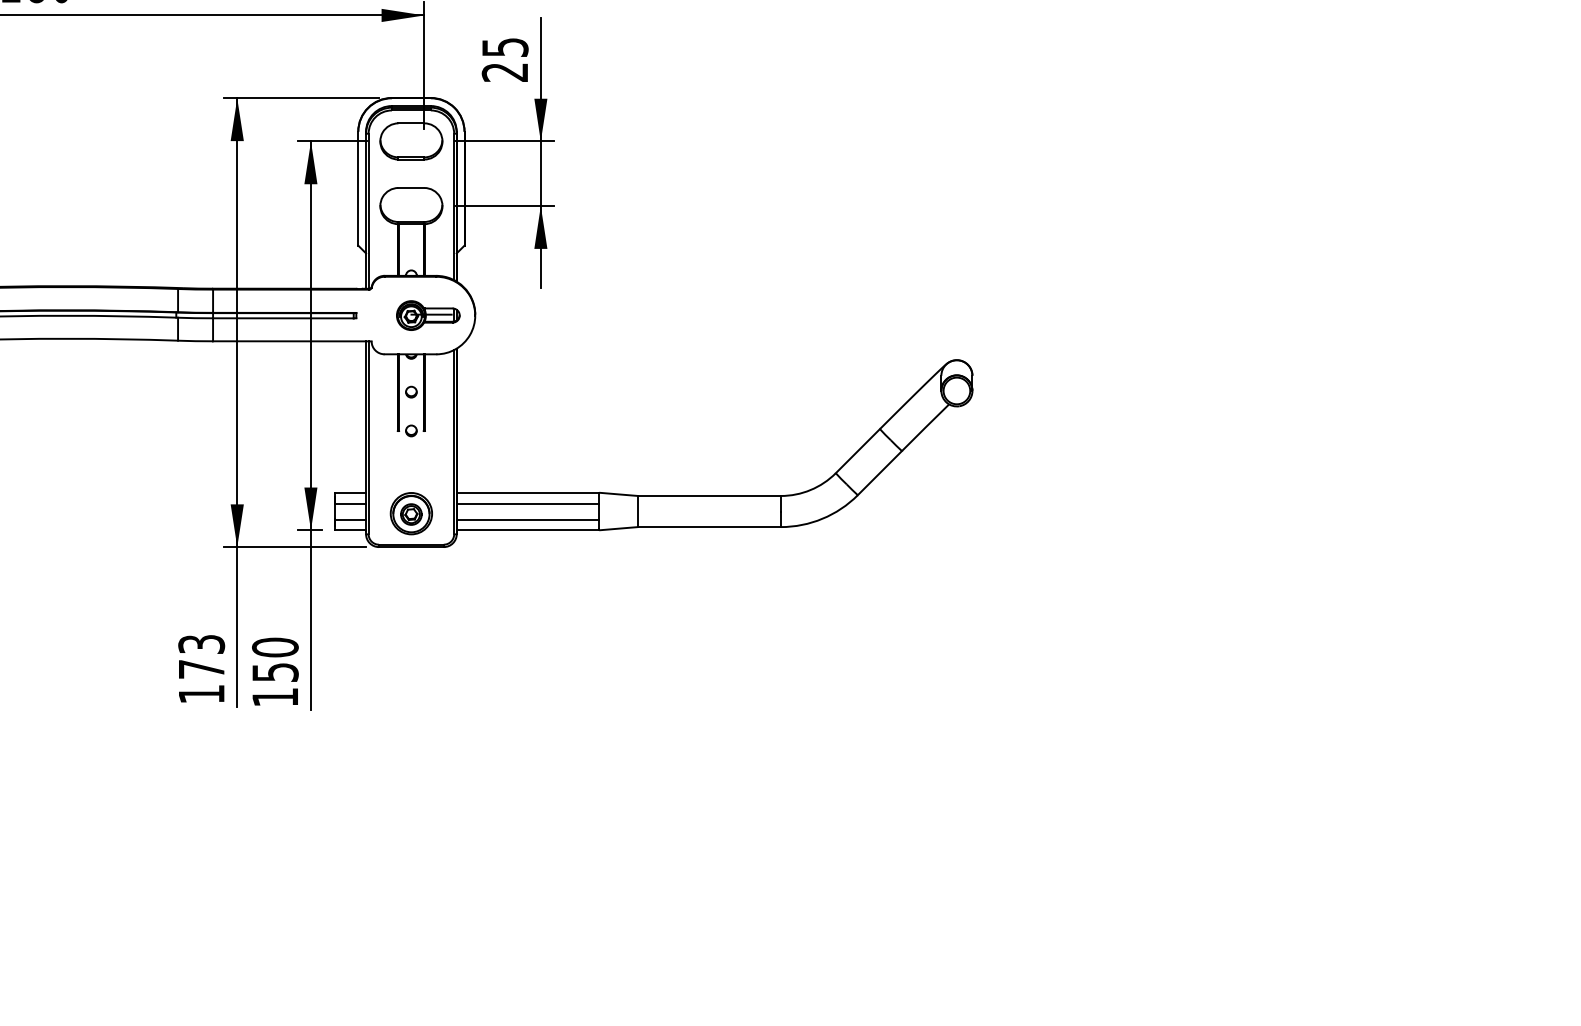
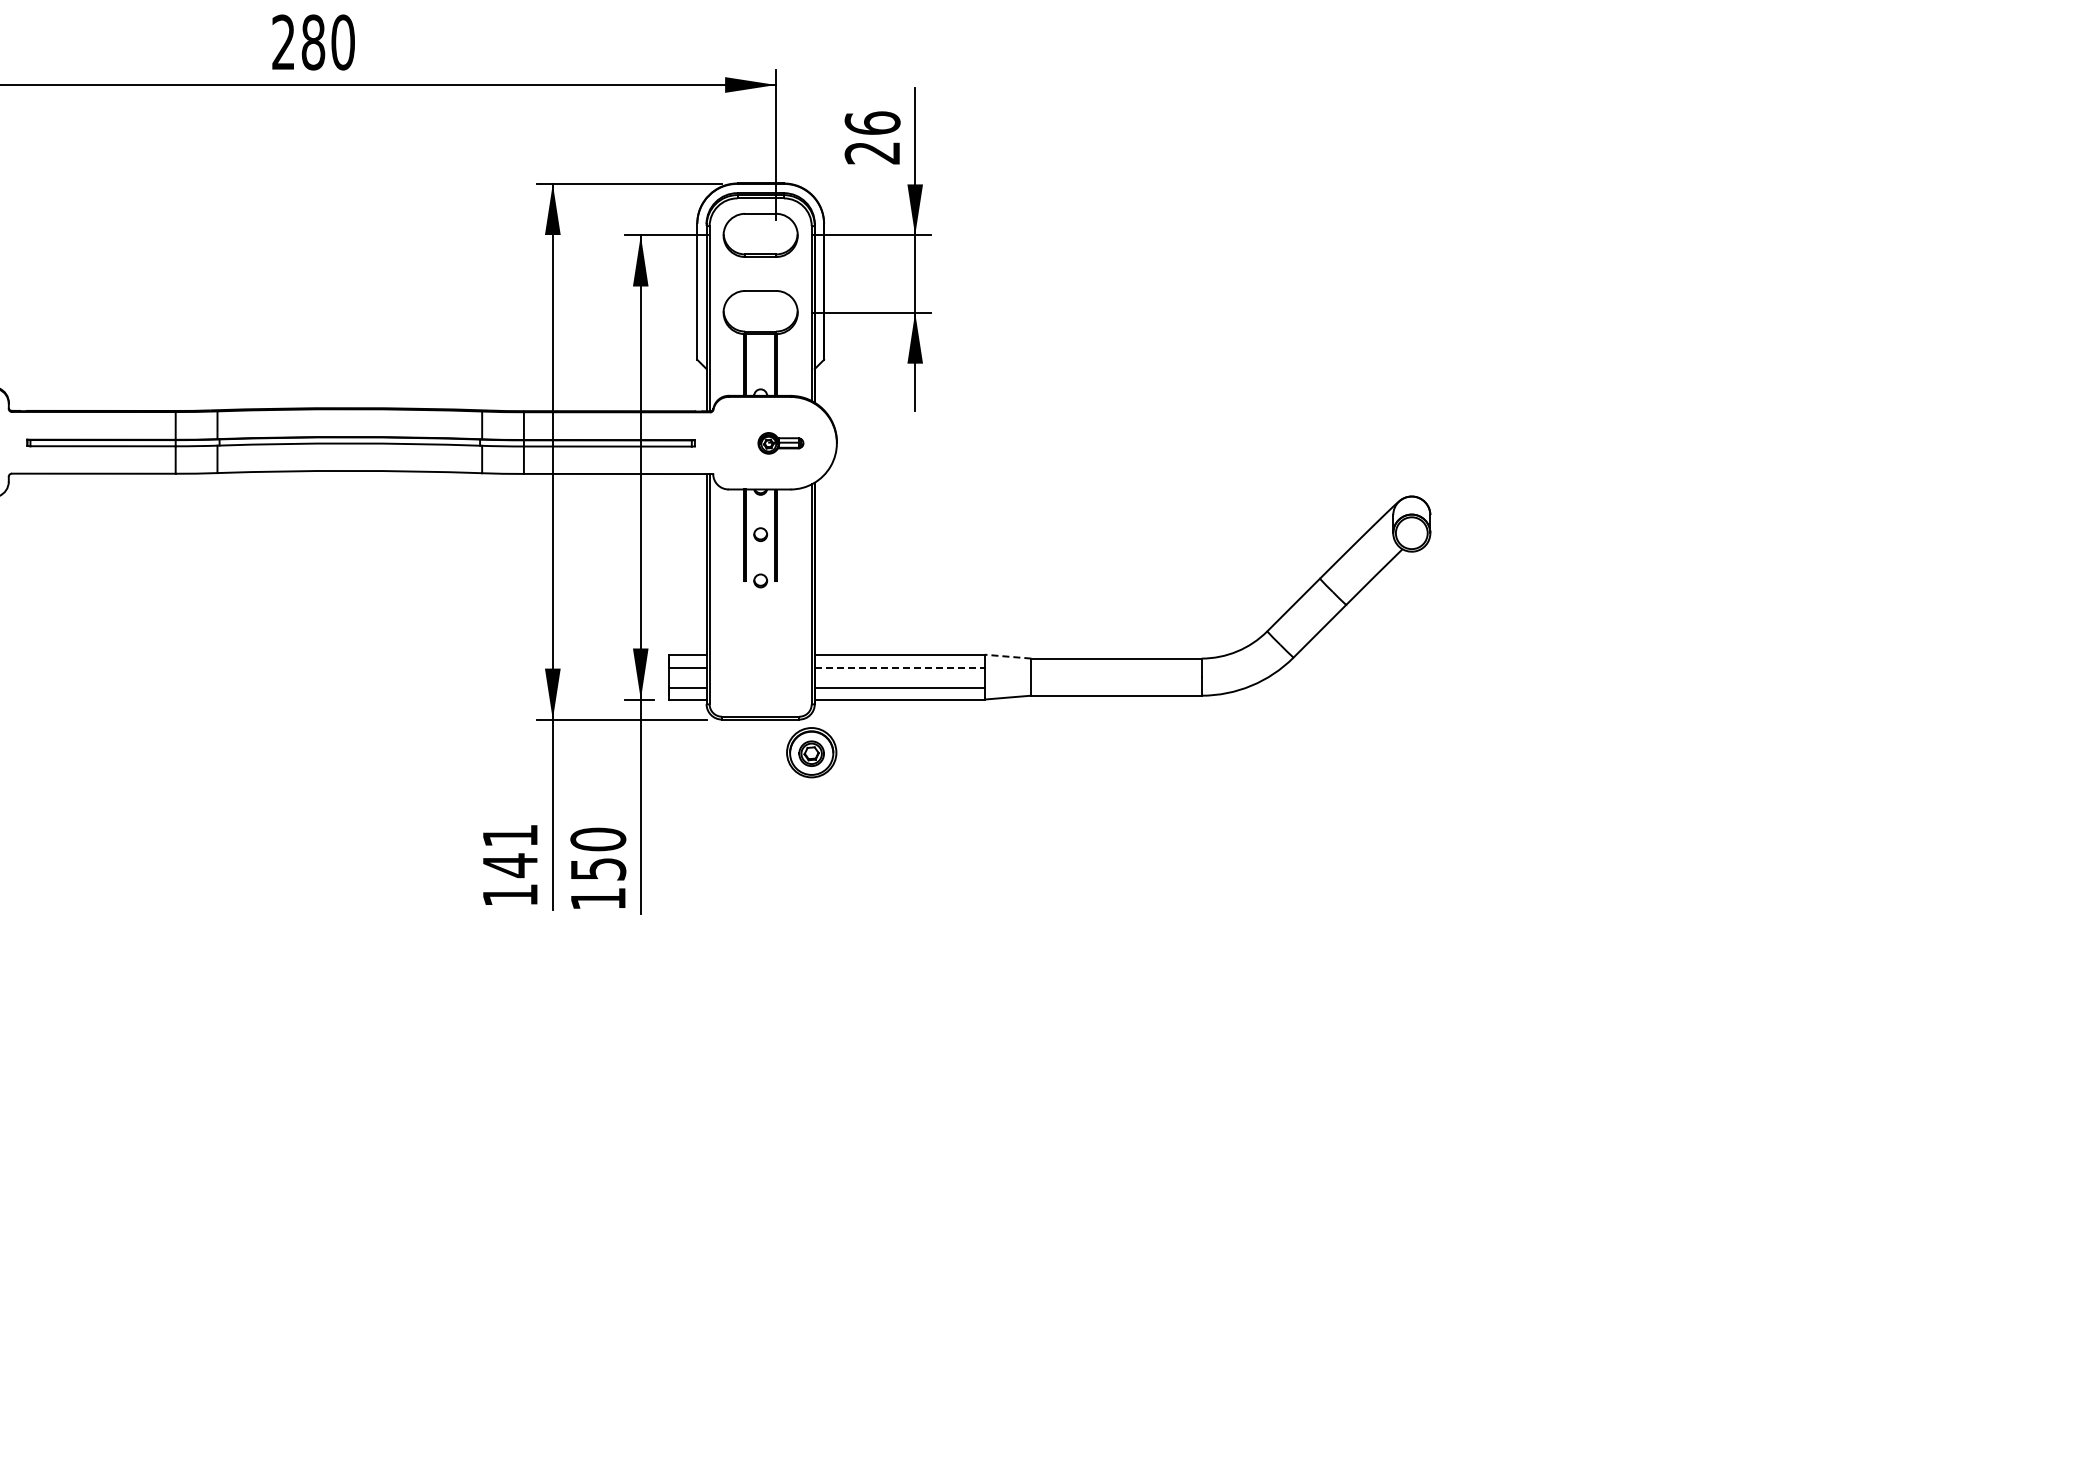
text: (505, 46) -> (872, 122), 25 -> 26
part: (428, 315) -> (780, 443), size x0.6
line: (619, 494) -> (1008, 656), solid -> dashed
line: (528, 504) -> (900, 668), solid -> dashed
part: (411, 513) -> (811, 752), moved
text: (201, 657) -> (510, 851), 173 -> 141

